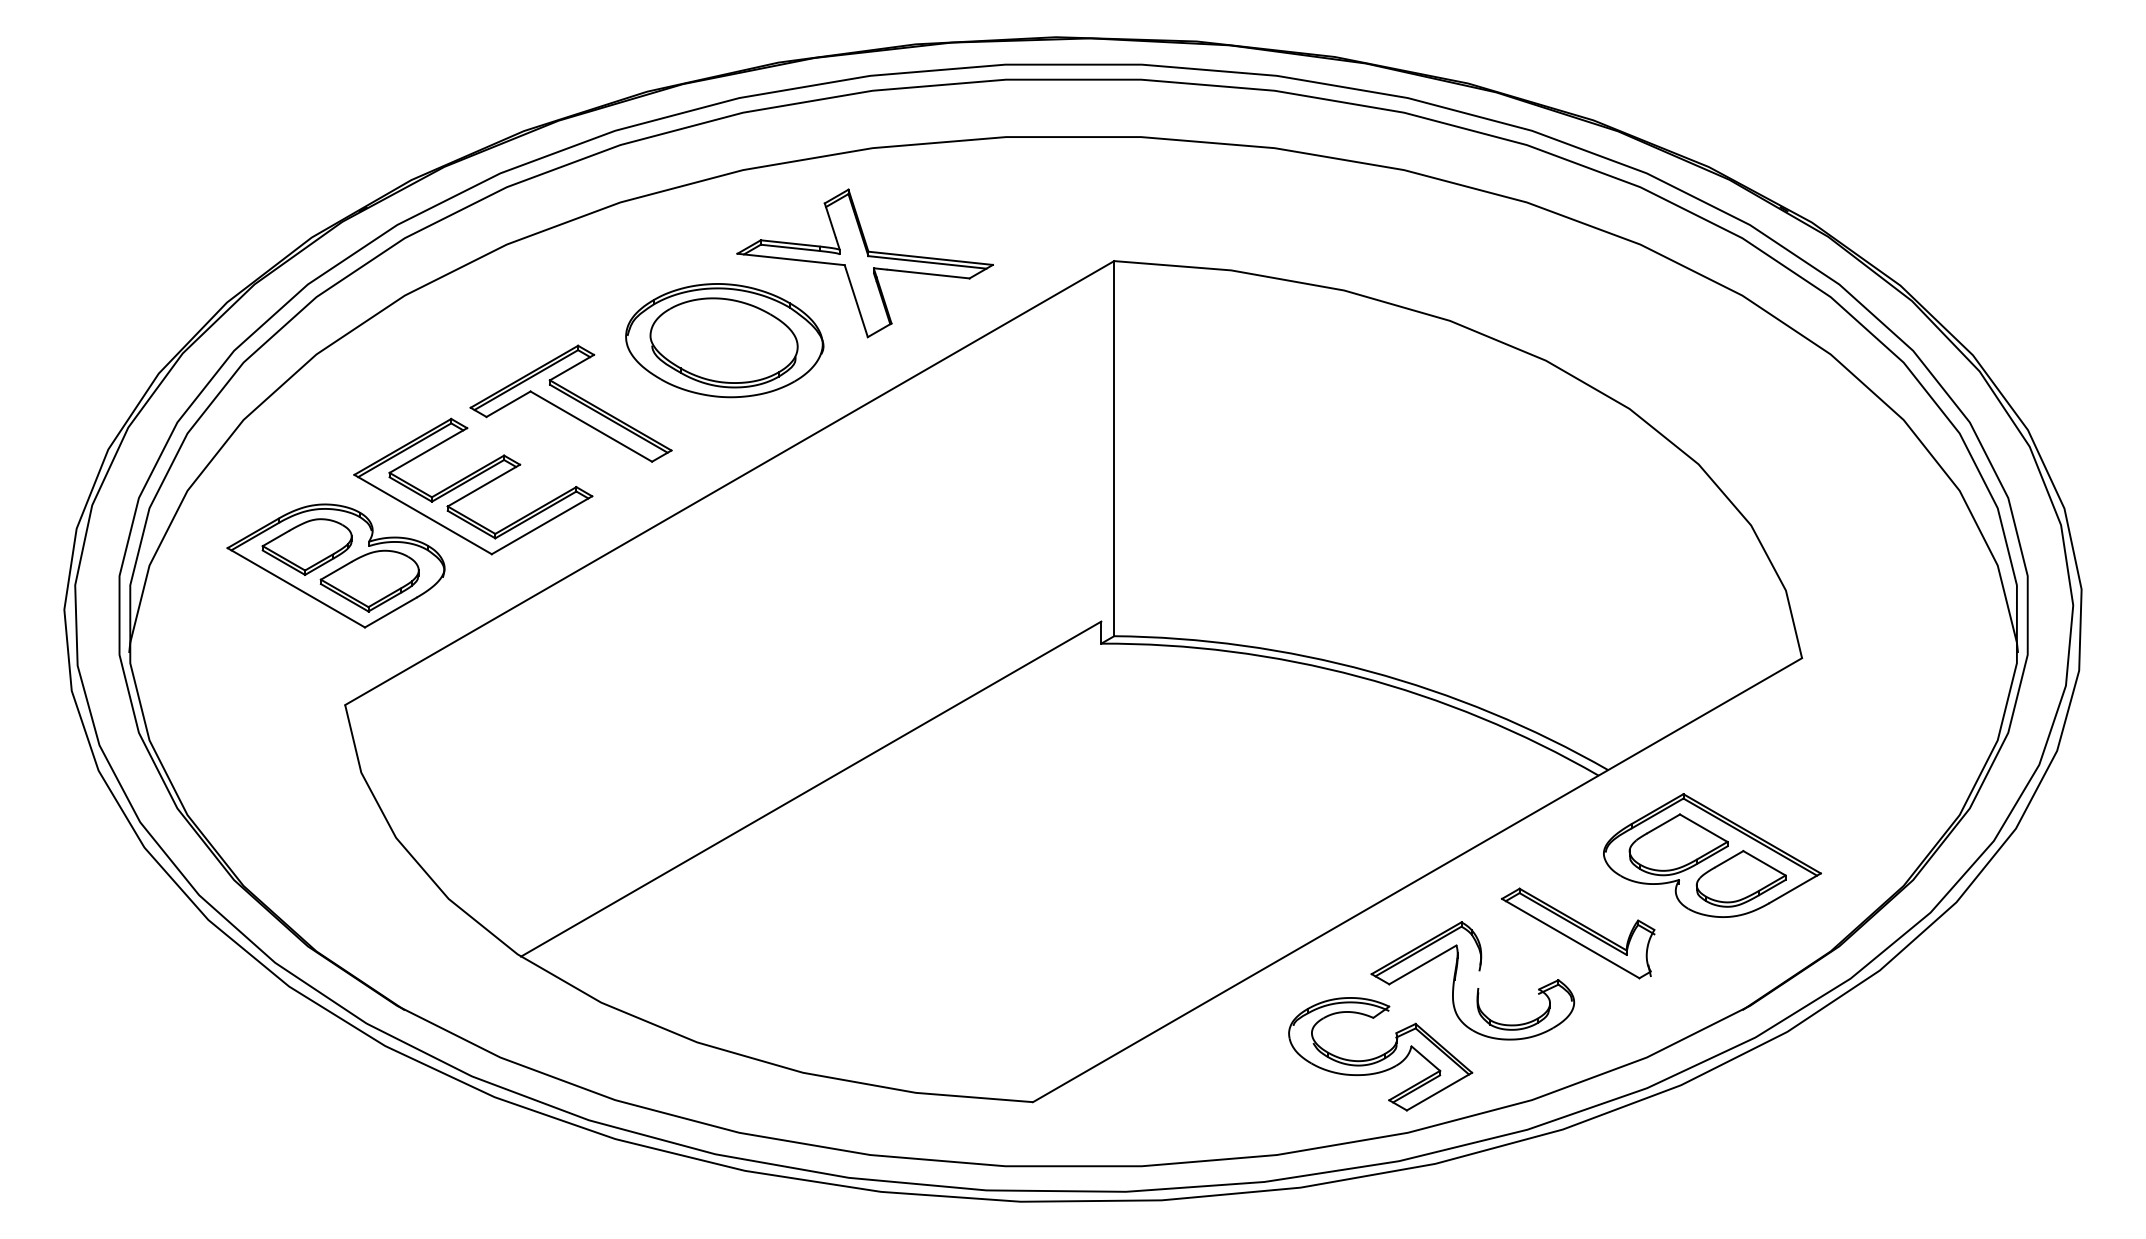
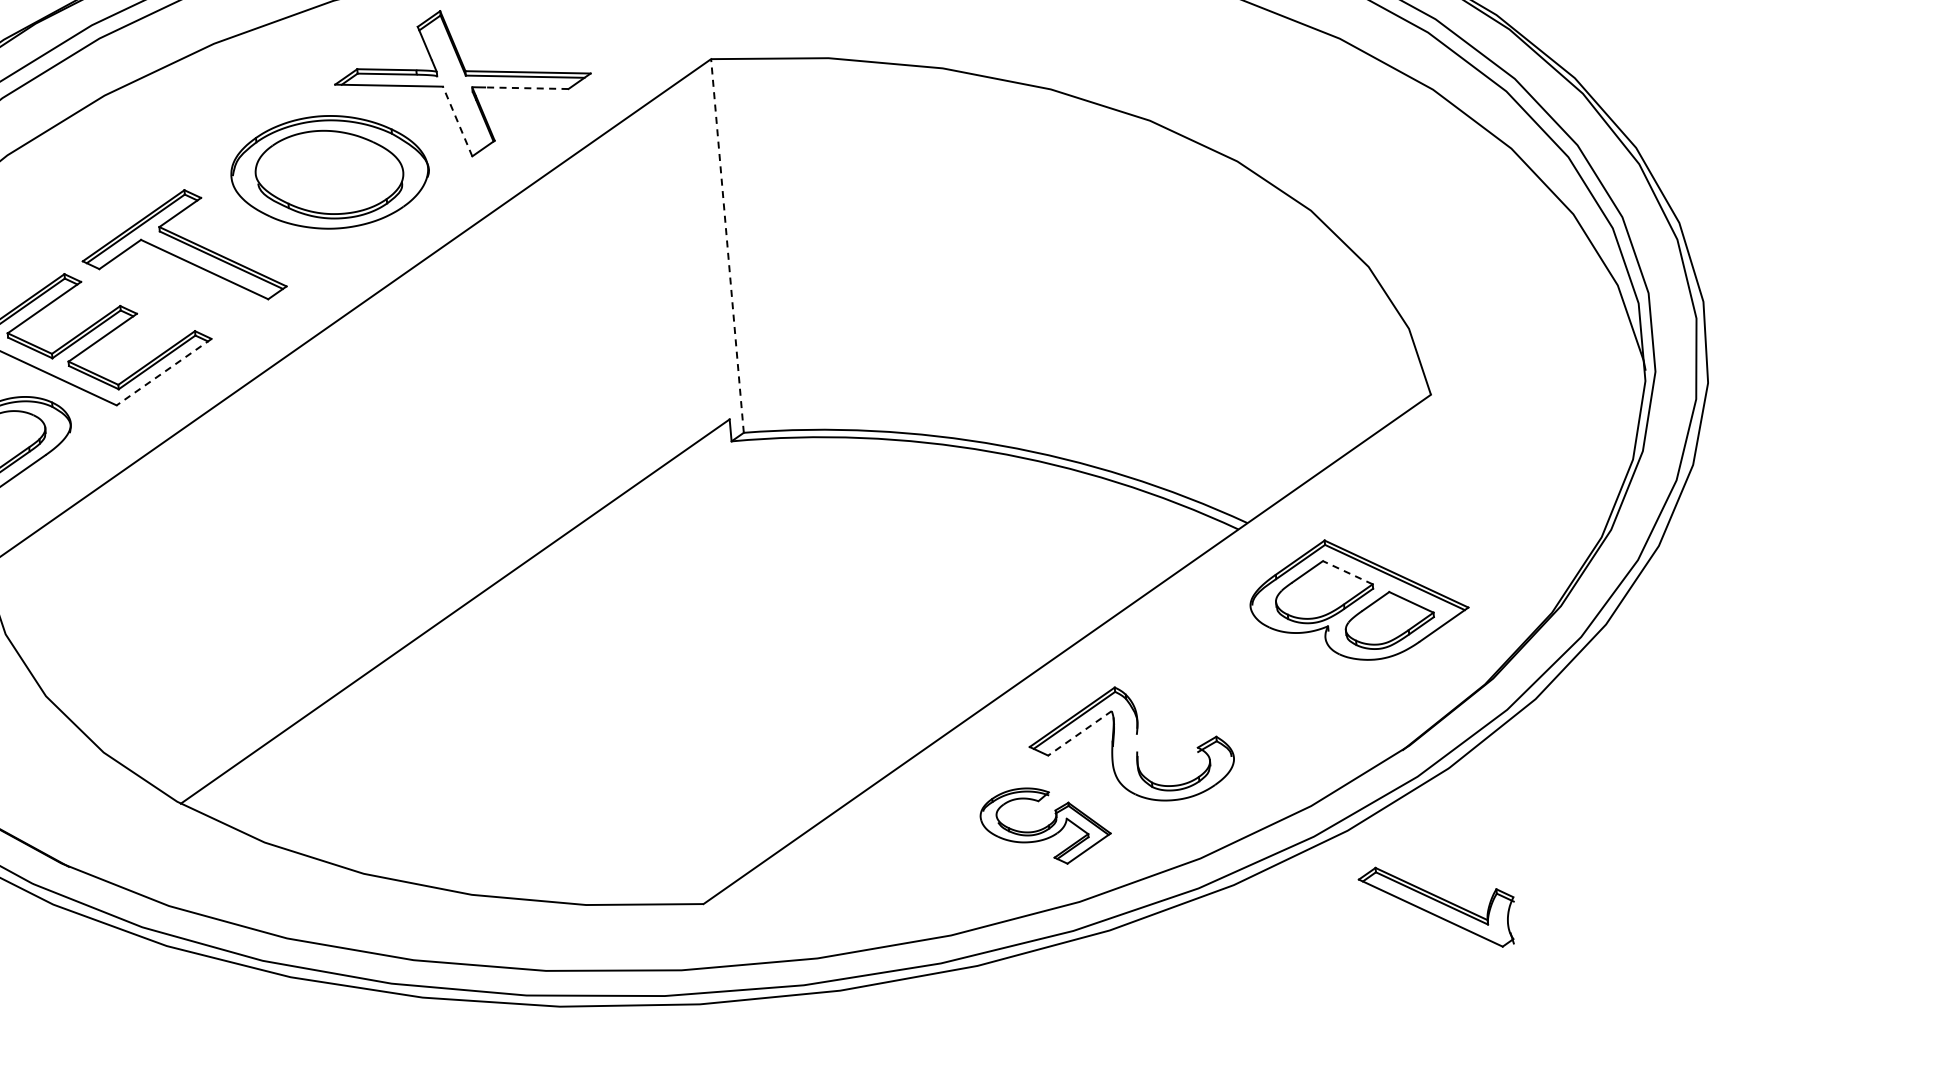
line: (928, 274) -> (527, 88), solid -> dashed
line: (856, 301) -> (457, 121), solid -> dashed
line: (1114, 448) -> (727, 245), solid -> dashed
line: (542, 525) -> (164, 372), solid -> dashed
line: (1703, 827) -> (1347, 572), solid -> dashed
part: (1578, 933) -> (1438, 907), moved
line: (1422, 964) -> (1079, 732), solid -> dashed
part: (1380, 1054) -> (1045, 826), size x0.7

